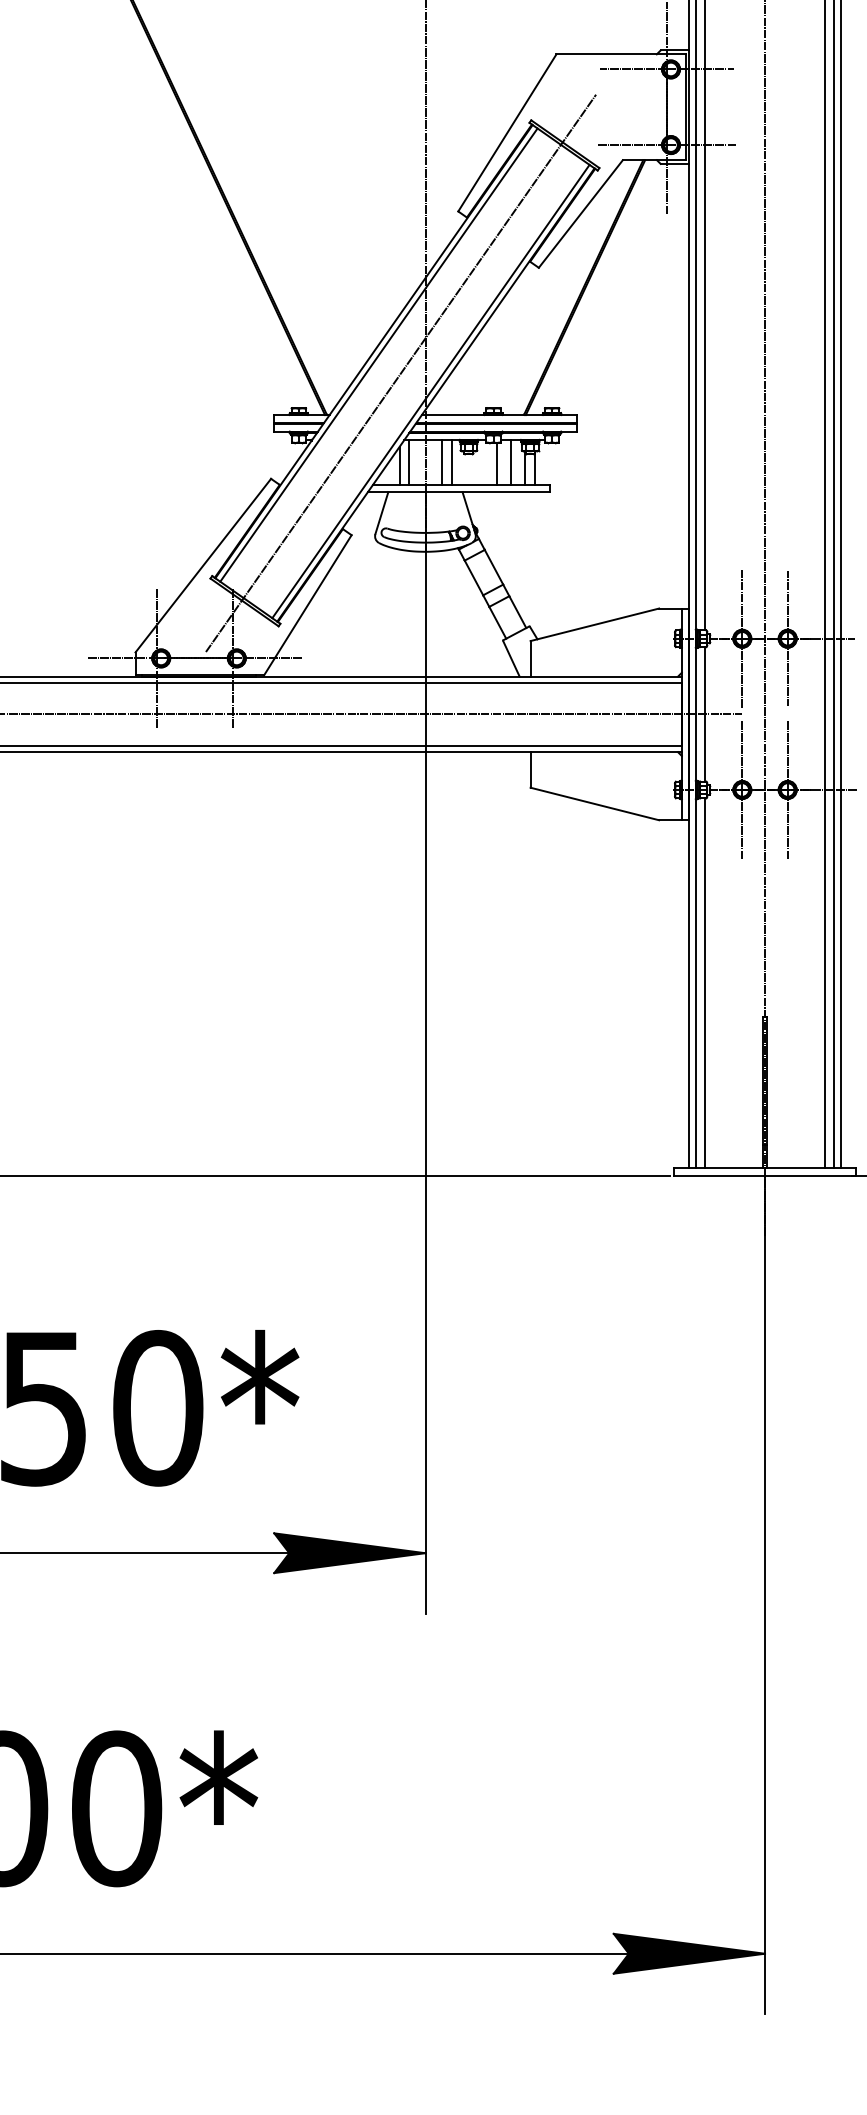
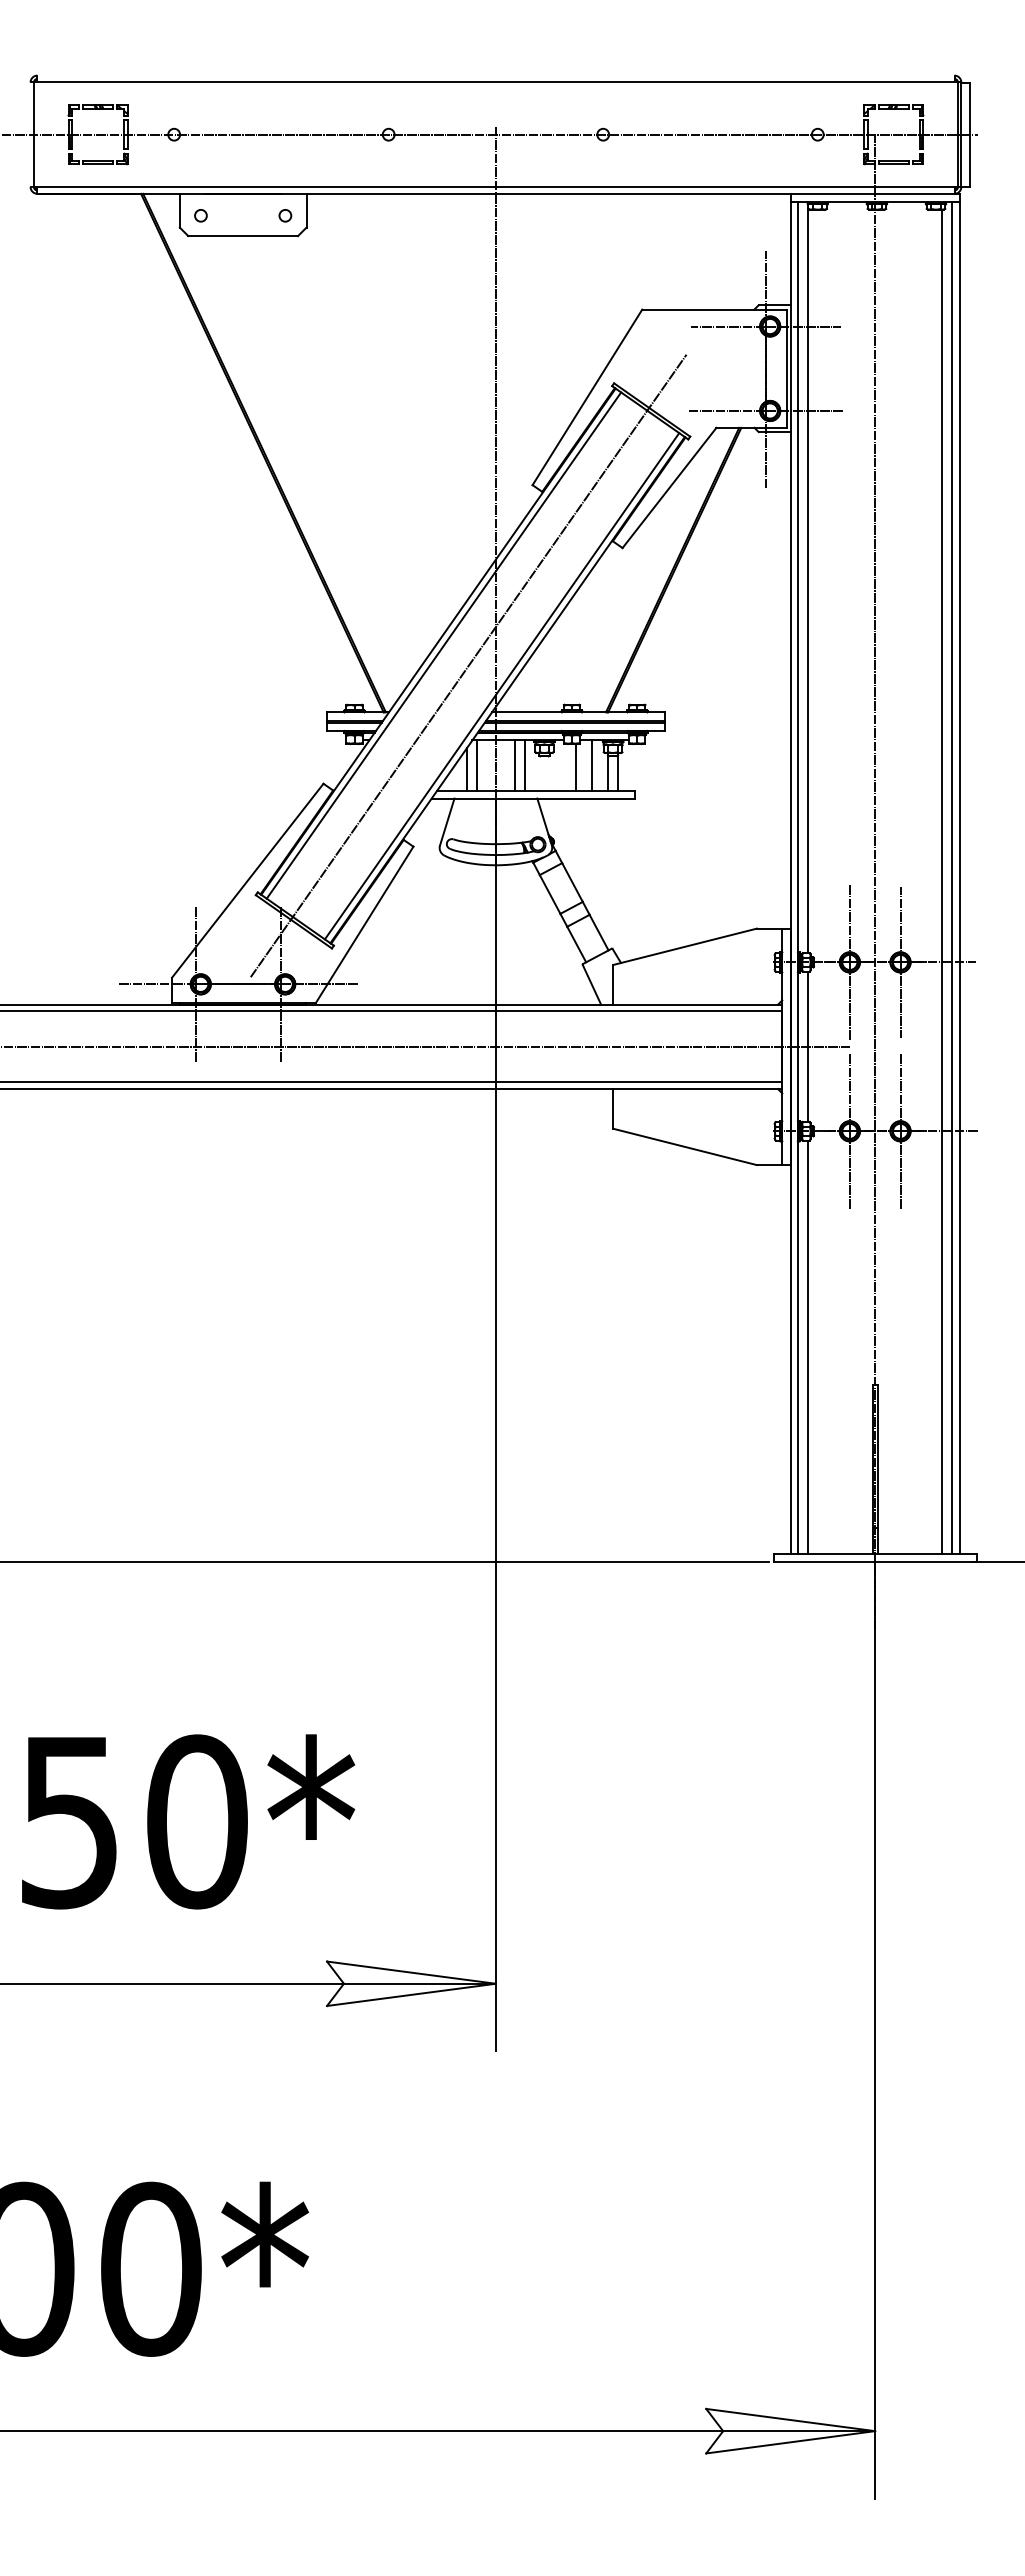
fill: (349, 1552) -> (411, 1983), removed
fill: (689, 1953) -> (790, 2430), removed

